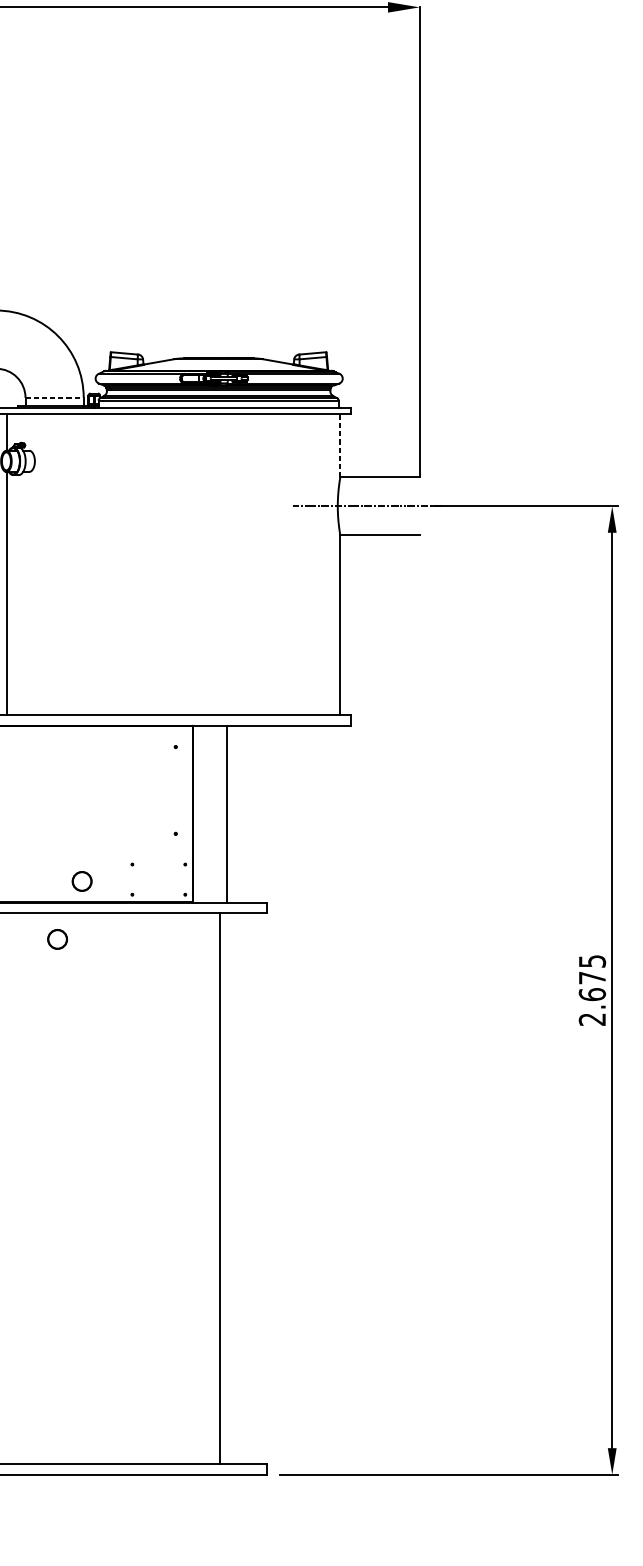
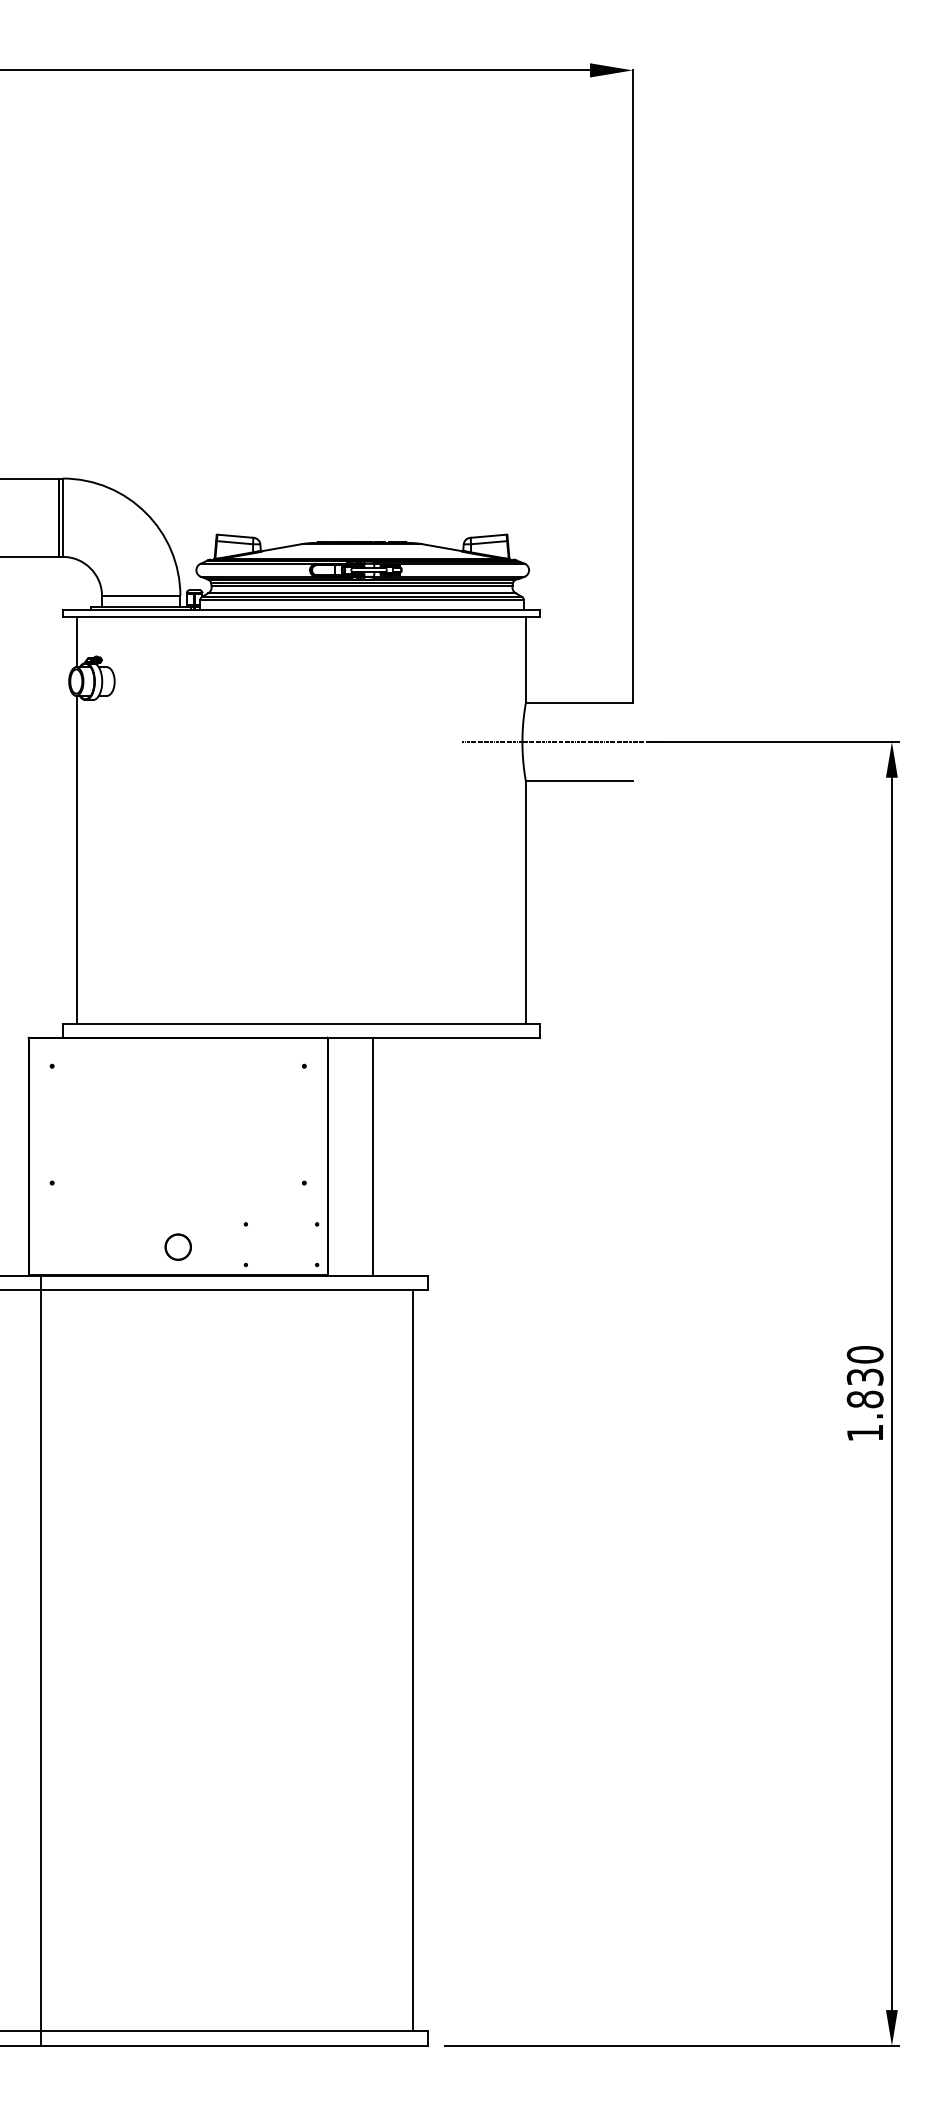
line: (54, 398) -> (141, 596), dashed -> solid
line: (340, 445) -> (525, 660), dashed -> solid
circle: (57, 938) -> (144, 1324), removed
text: (591, 990) -> (864, 1393), 2.675 -> 1.830
line: (220, 1188) -> (413, 1660), moved

